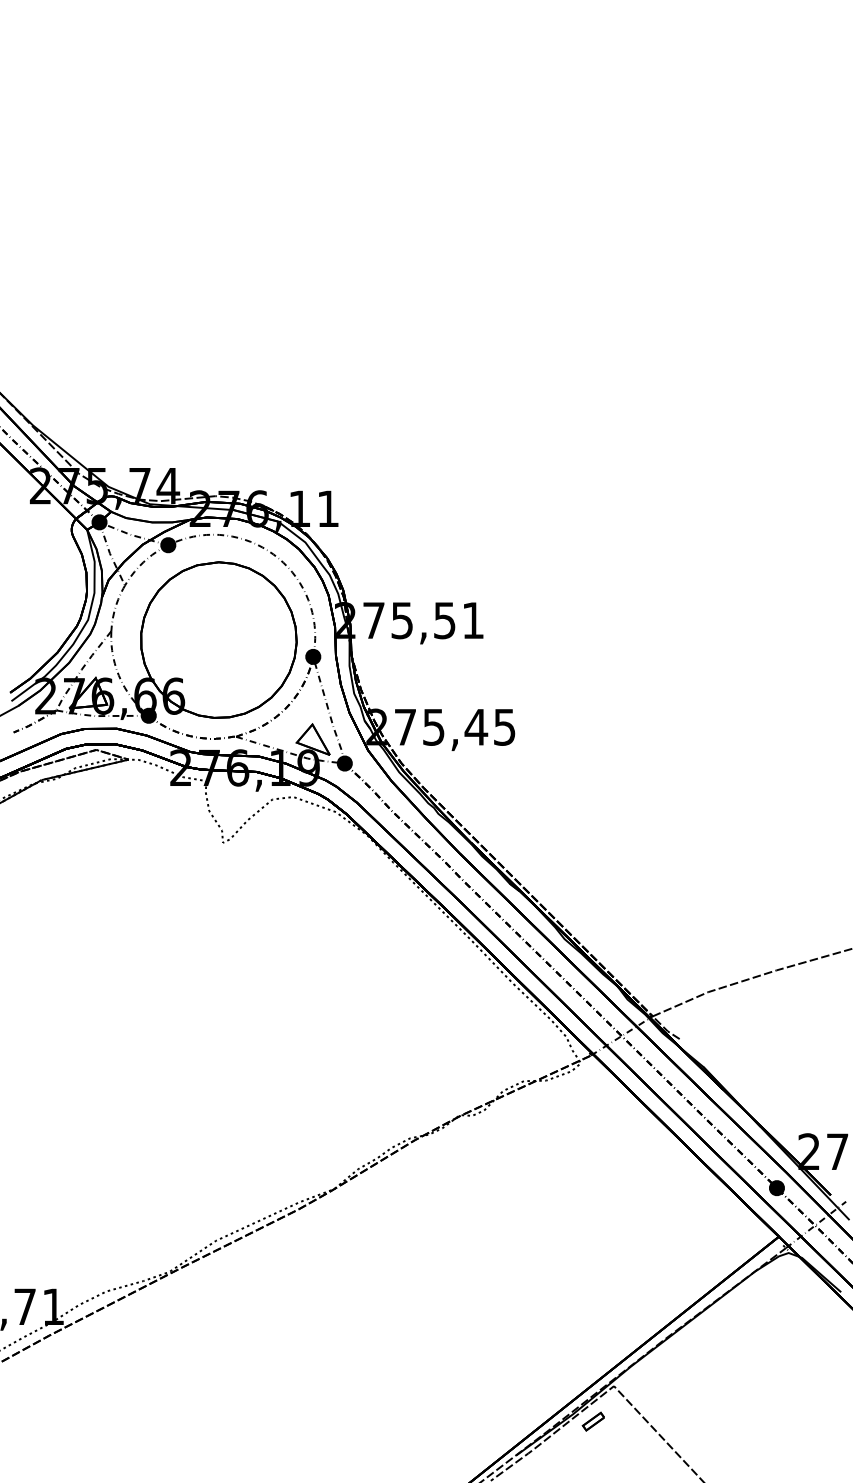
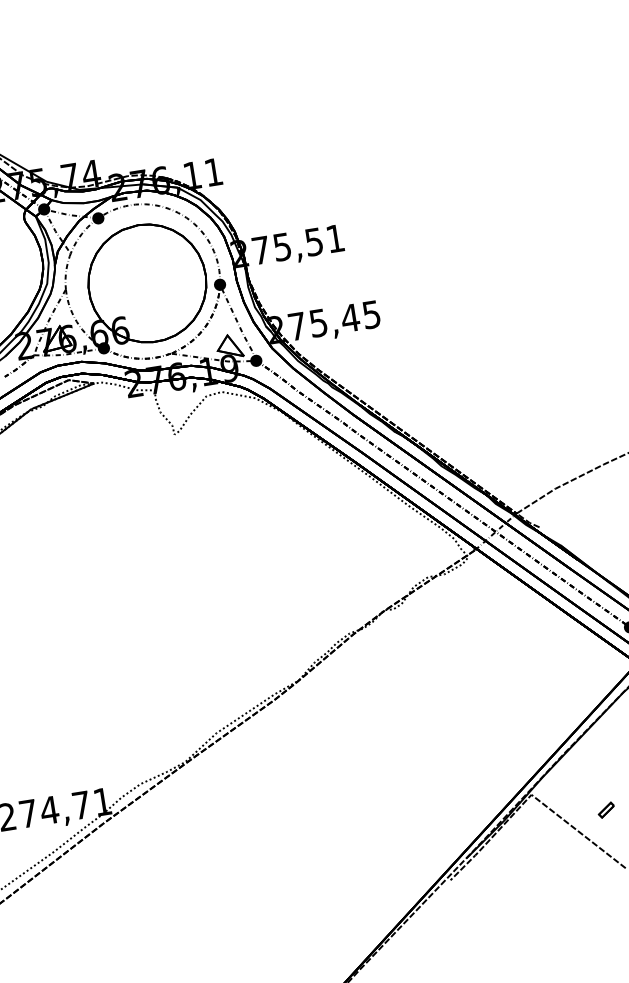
part: (592, 1421) -> (605, 810), moved

